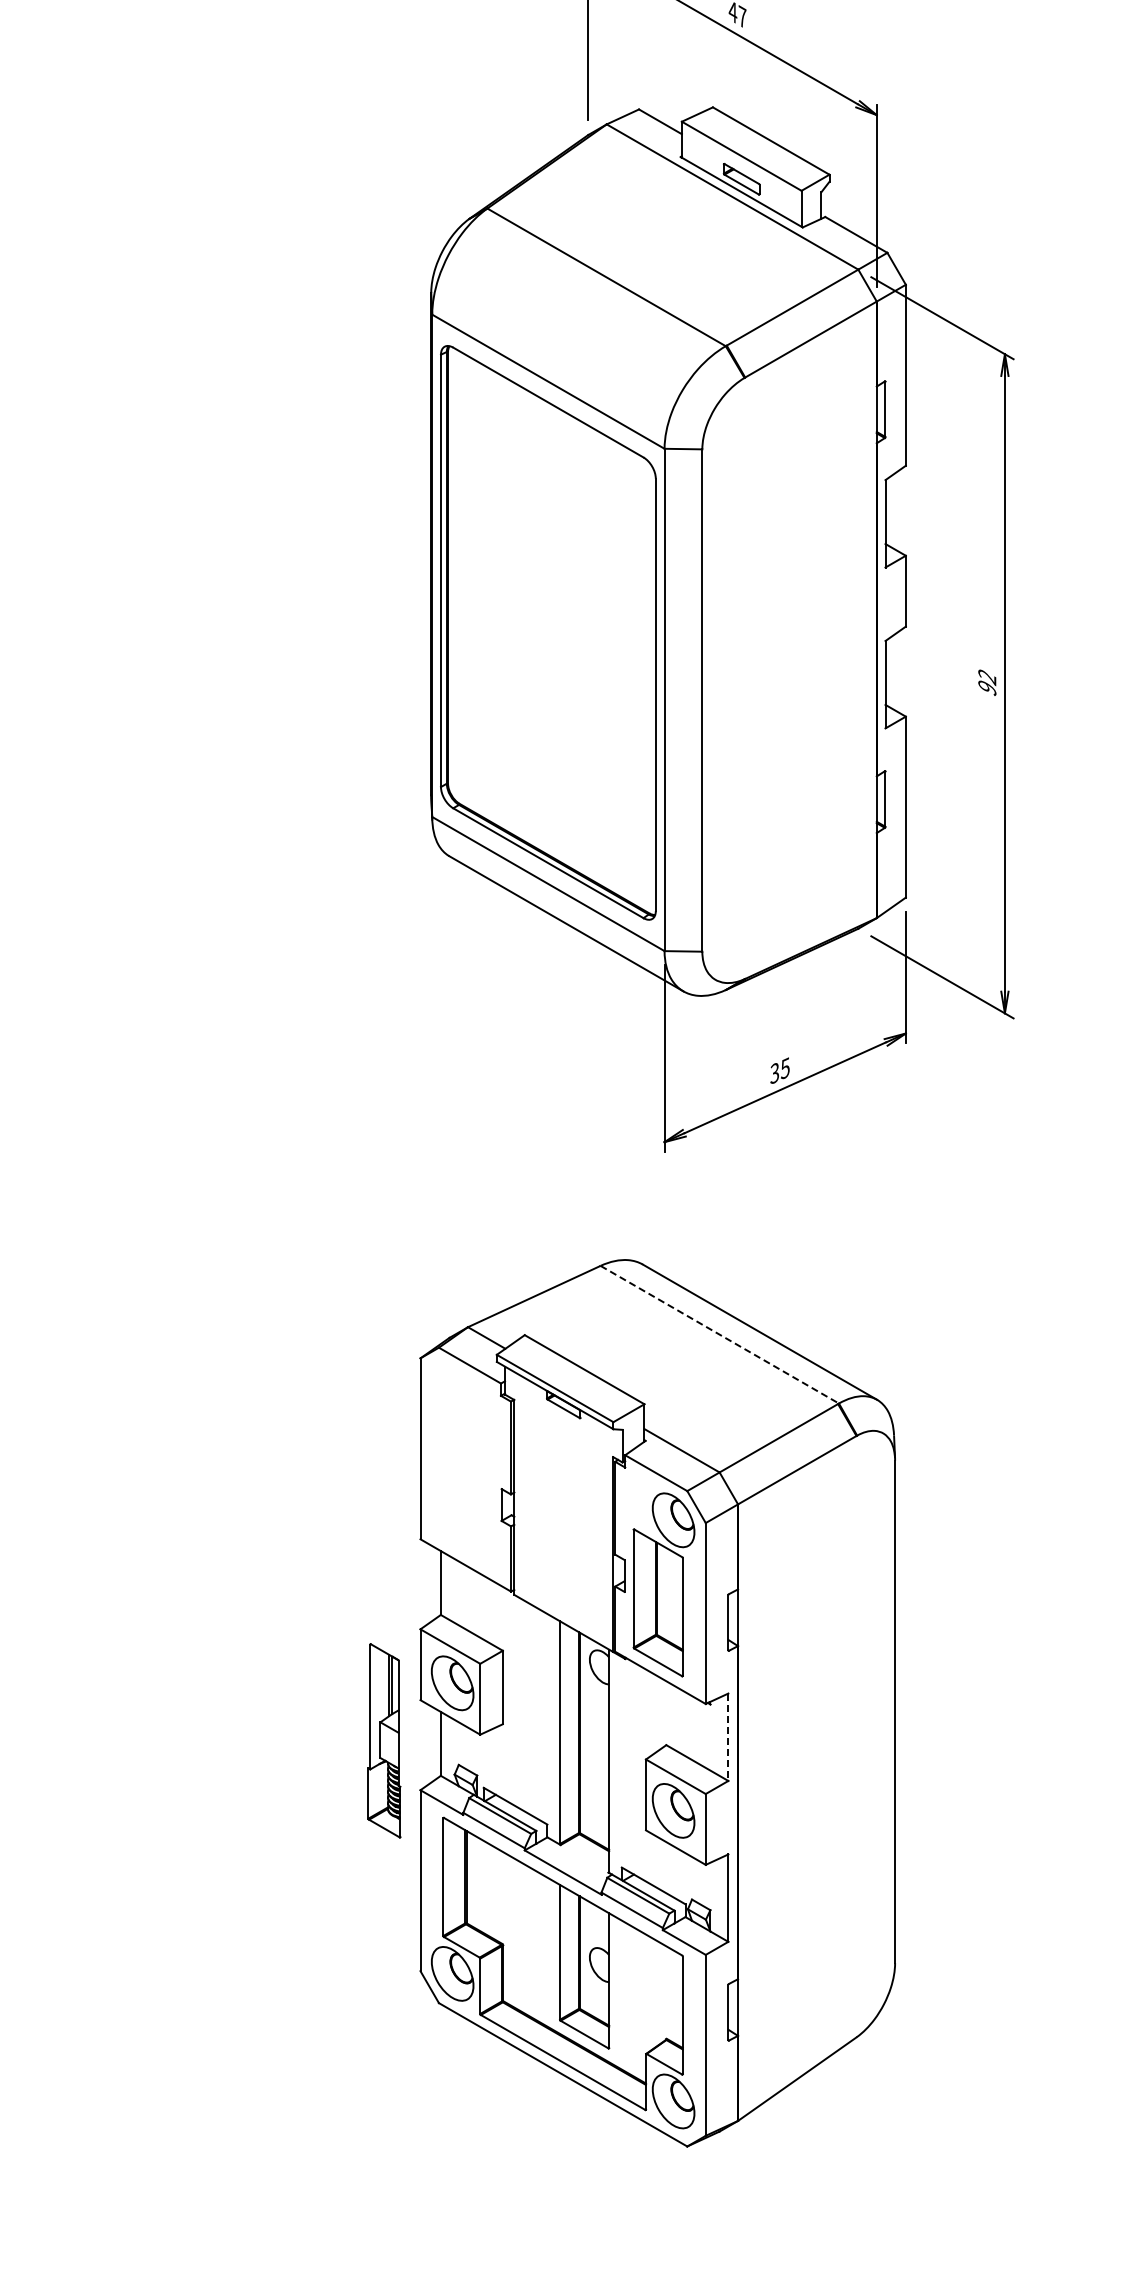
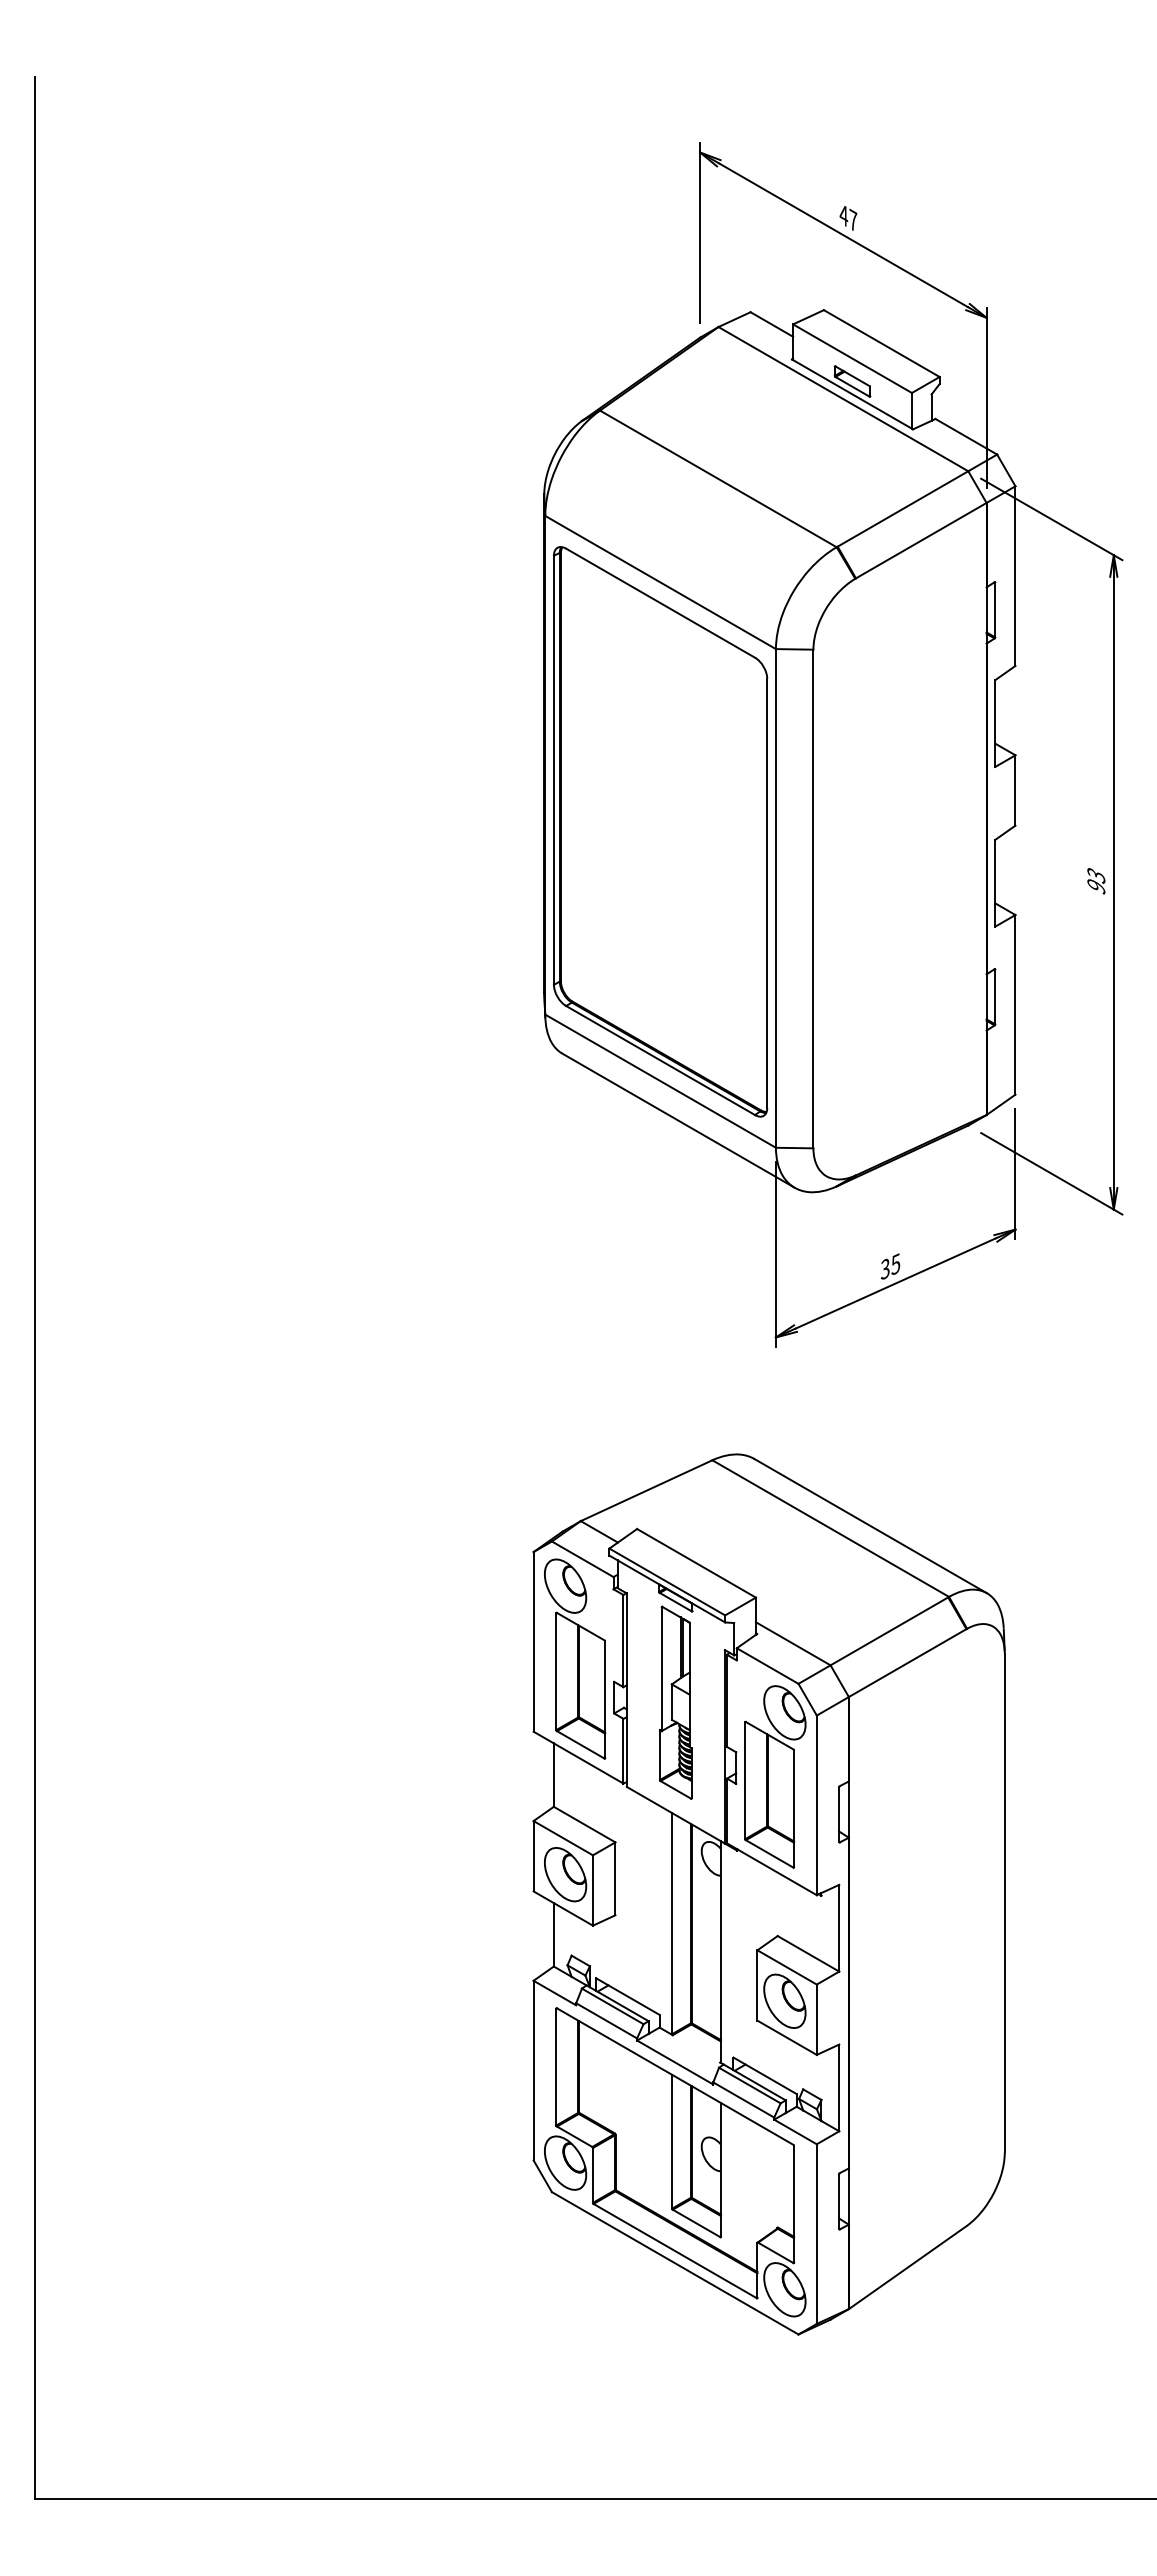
text: (987, 677) -> (1096, 876), 92 -> 93
line: (719, 1334) -> (830, 1528), dashed -> solid
part: (462, 1465) -> (575, 1658), added
line: (728, 1737) -> (839, 1928), dashed -> solid
part: (384, 1740) -> (675, 1702), moved

